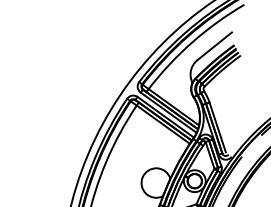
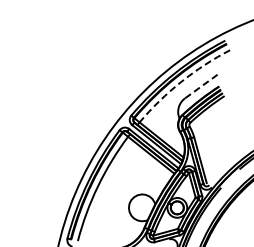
arc: (192, 41) -> (181, 81), solid -> dashed
line: (213, 46) -> (200, 86), solid -> dashed

